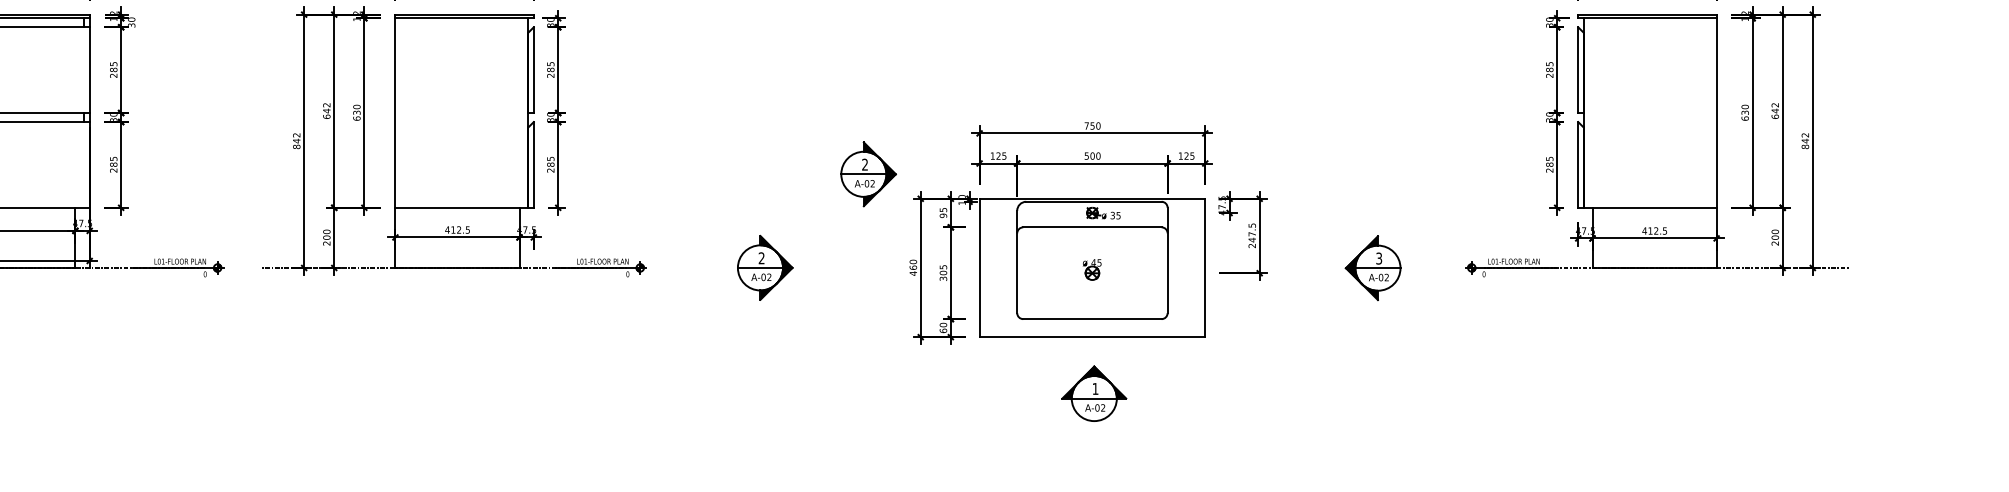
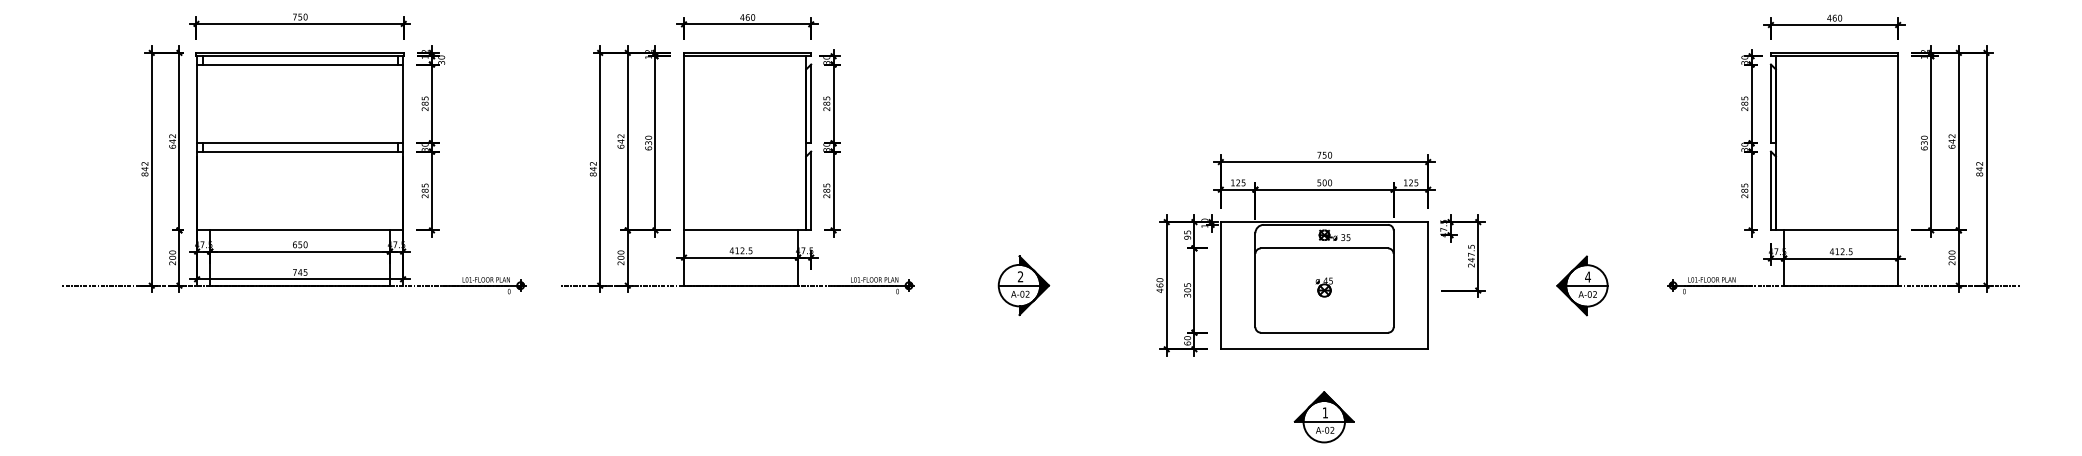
part: (868, 174) -> (1118, 199), removed
text: (1378, 257) -> (1587, 276), 3 -> 4
part: (1093, 393) -> (1323, 417), moved

